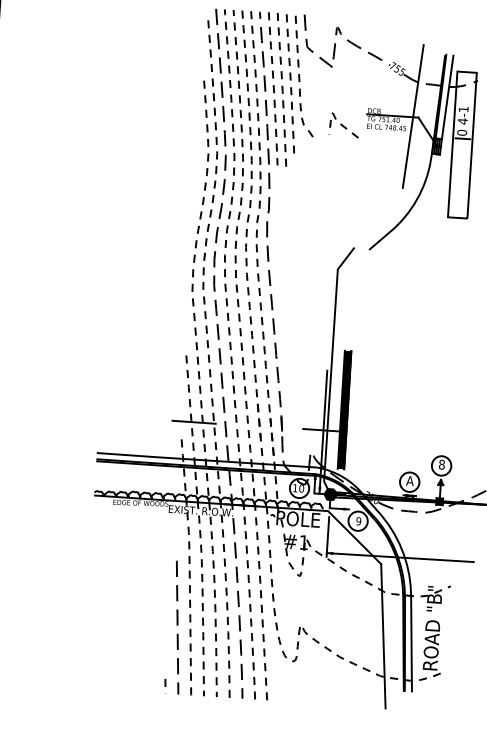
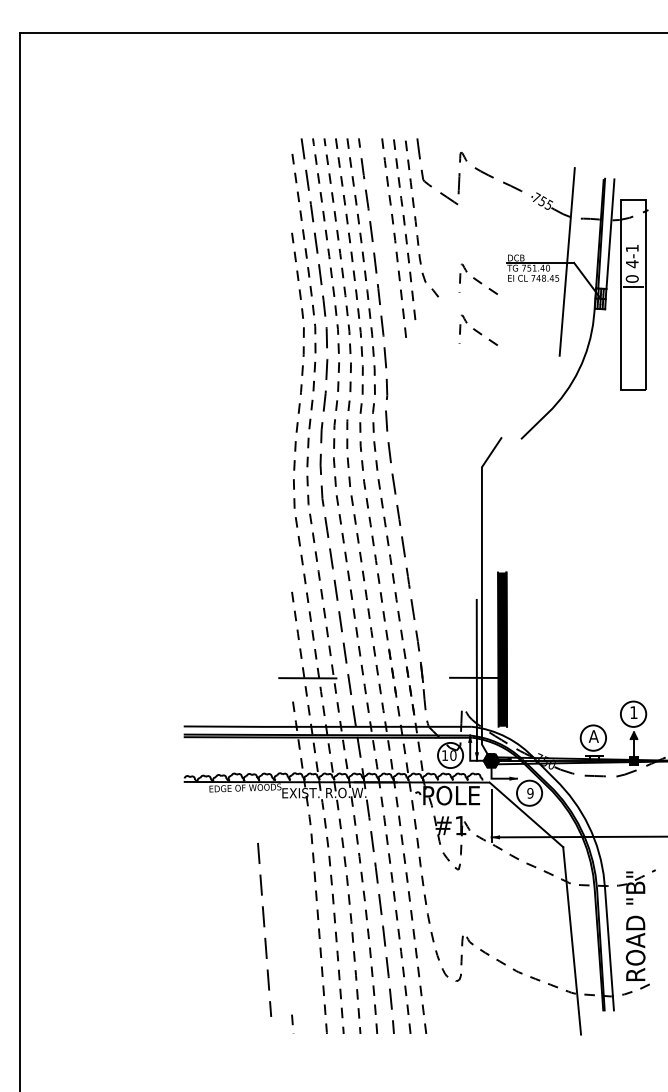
curve: (273, 88) -> (382, 237), removed
curve: (340, 163) -> (476, 329), added
text: (441, 464) -> (633, 712), 8 -> 1
line: (177, 625) -> (264, 927), moved

